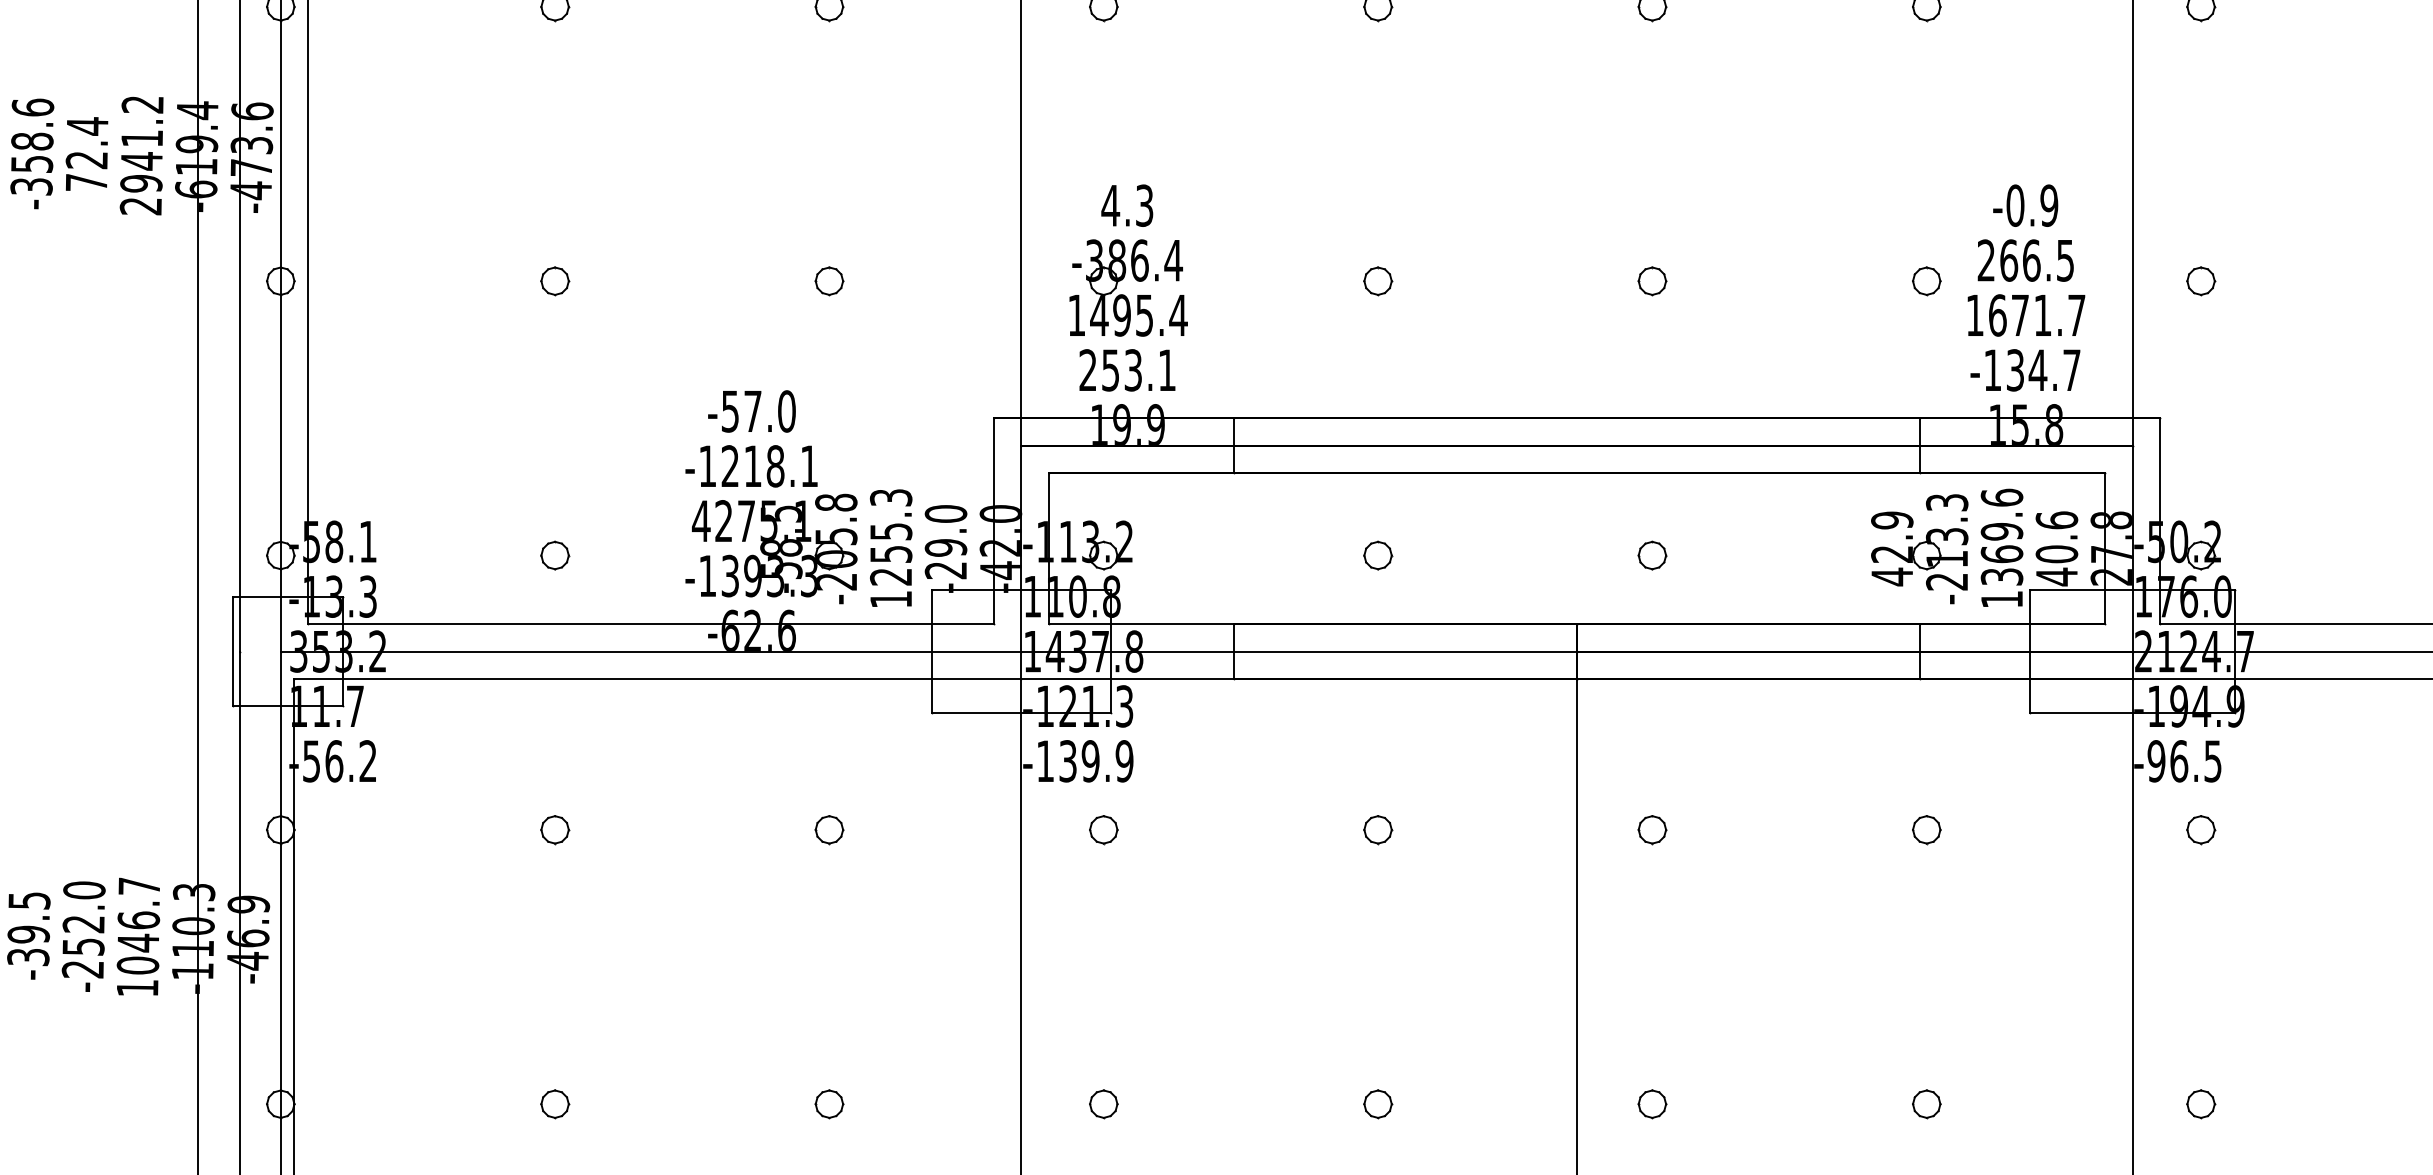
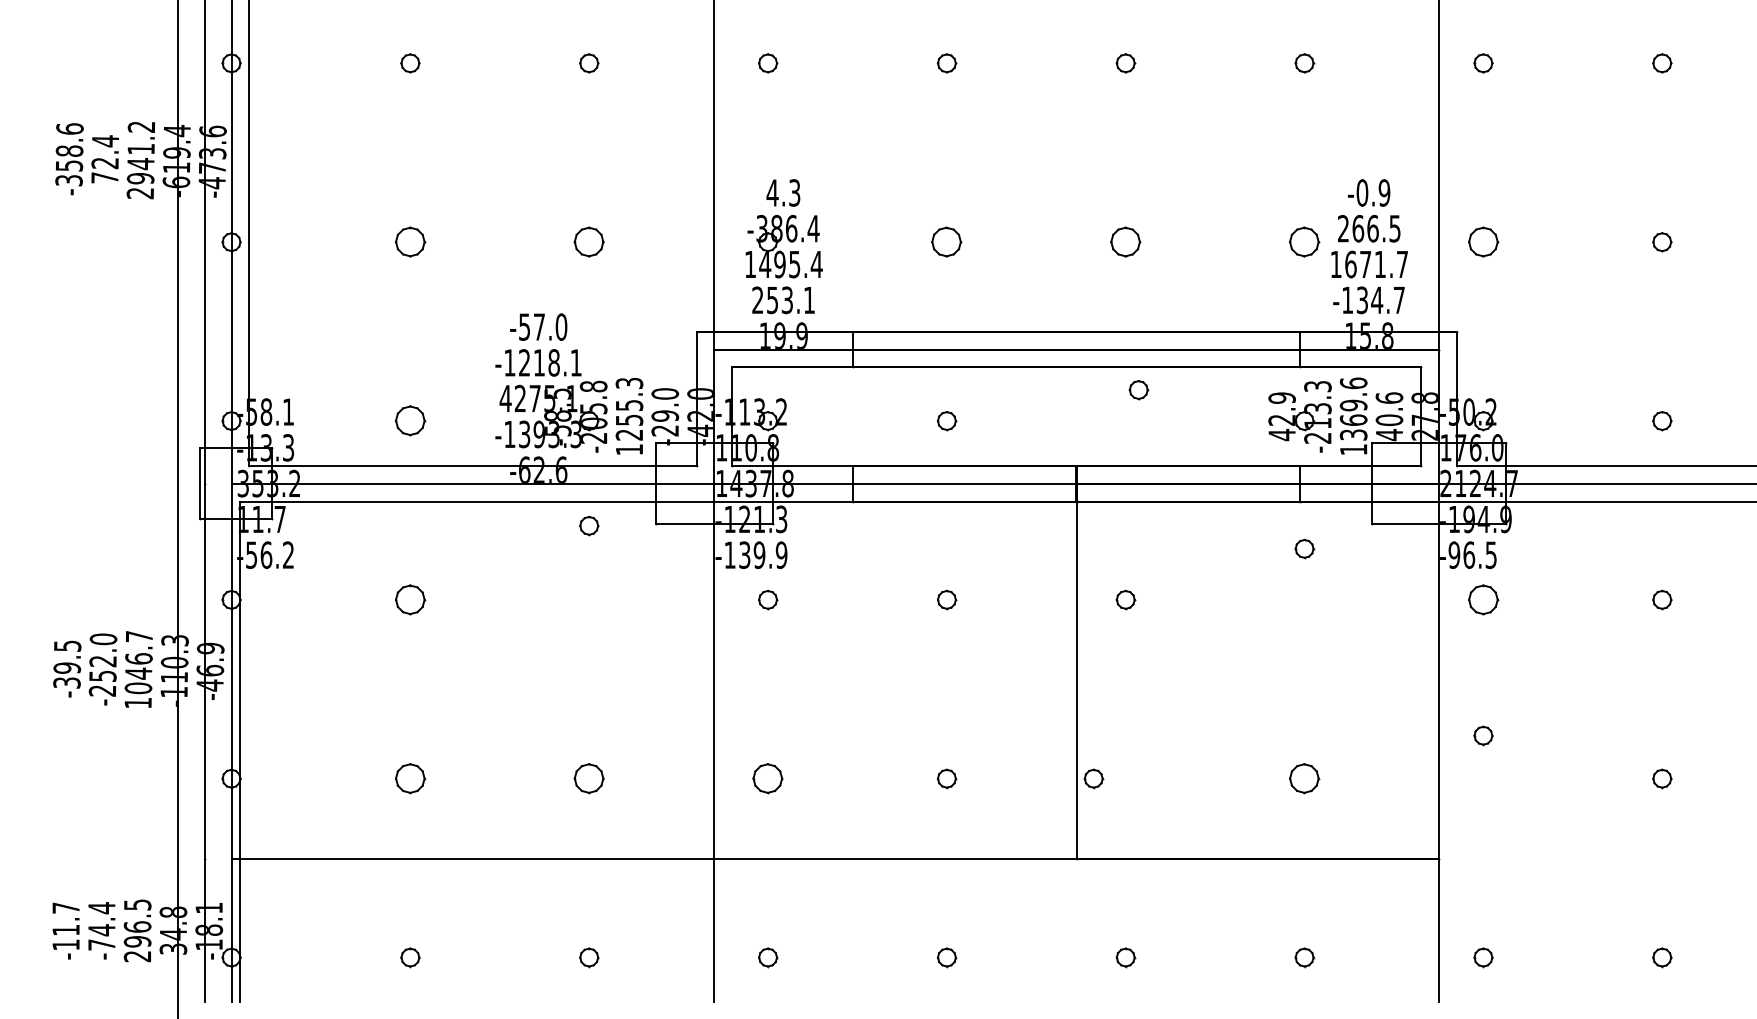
part: (555, 281) -> (410, 242), size x1.6
part: (829, 281) -> (589, 242), size x1.6
part: (1378, 281) -> (947, 242), size x1.6
part: (1652, 281) -> (1125, 242), size x1.6
part: (1926, 281) -> (1304, 242), size x1.6
part: (2201, 281) -> (1483, 242), size x1.6
part: (555, 556) -> (410, 421), size x1.6
part: (1652, 556) -> (1138, 390), moved
part: (555, 829) -> (410, 599), size x1.6
part: (829, 829) -> (589, 525), moved
part: (1926, 829) -> (1304, 548), moved
part: (2201, 829) -> (1483, 599), size x1.6
part: (555, 1103) -> (410, 778), size x1.6
part: (829, 1103) -> (589, 778), size x1.6
part: (1104, 1103) -> (768, 778), size x1.6
part: (1652, 1103) -> (1093, 778), moved
part: (1926, 1103) -> (1304, 778), size x1.6
part: (2201, 1103) -> (1483, 735), moved

